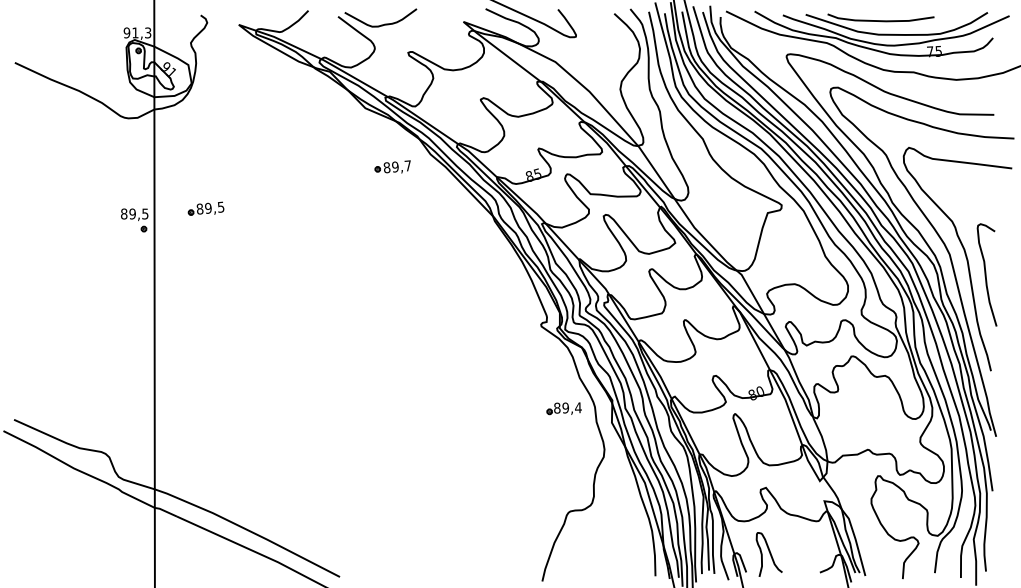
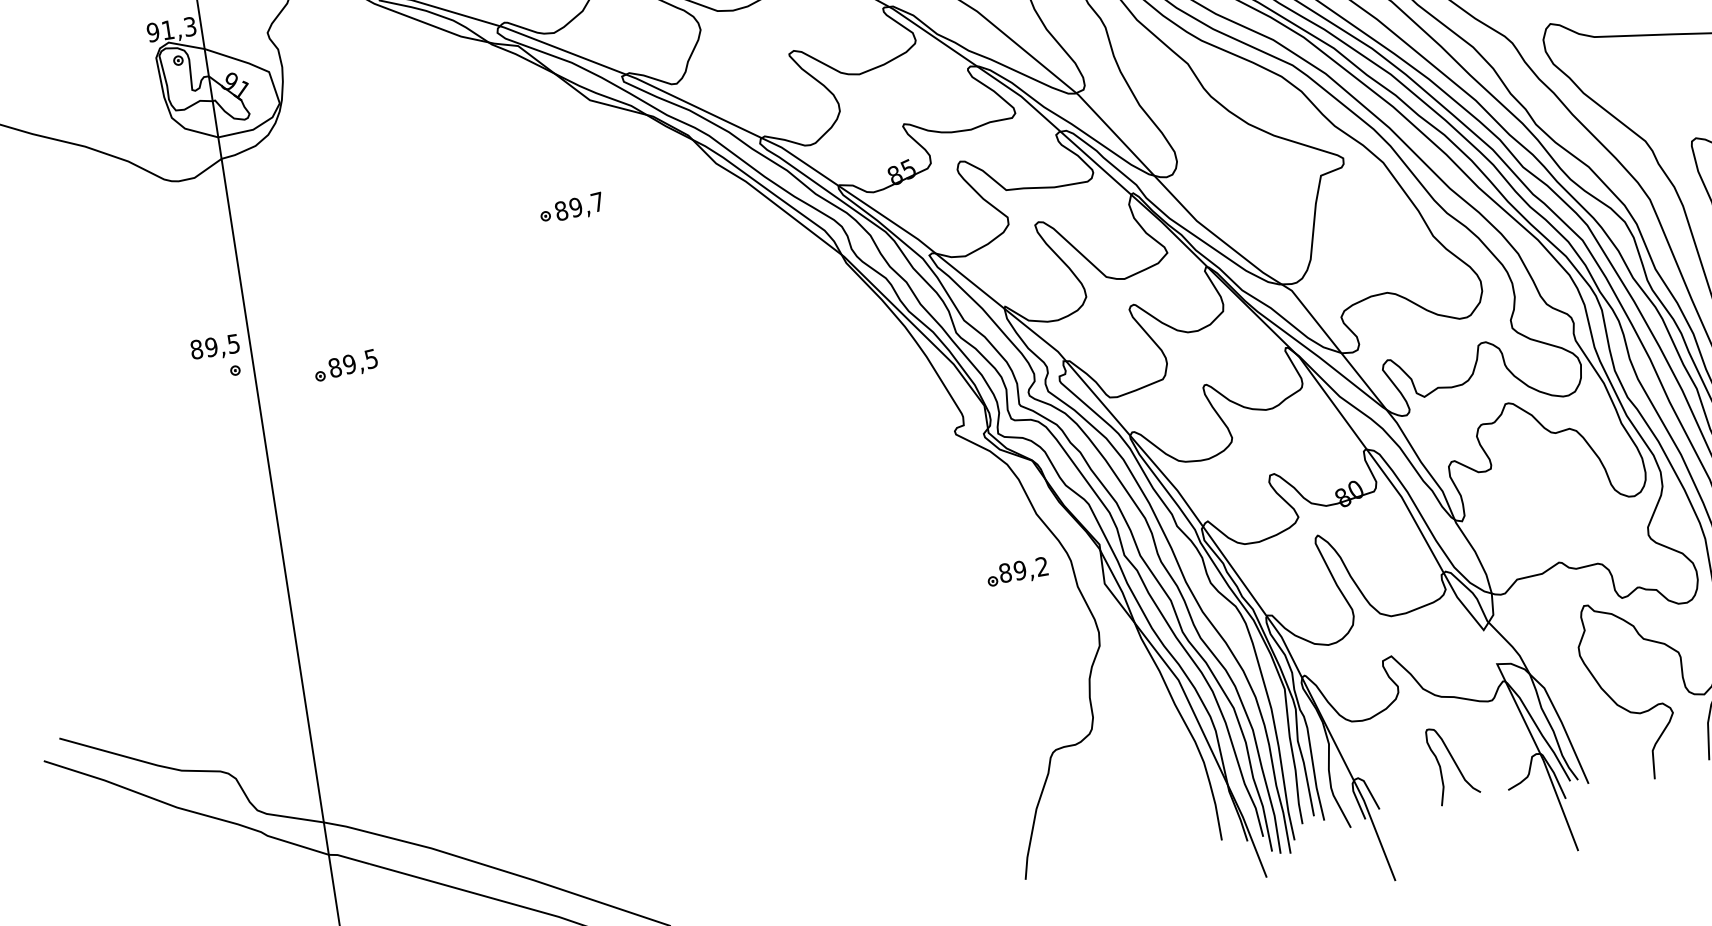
part: (392, 166) -> (570, 207), moved
part: (205, 208) -> (344, 365), moved
text: (578, 407) -> (1042, 566), 89,4 -> 89,2
curve: (769, 554) -> (1453, 764), moved

